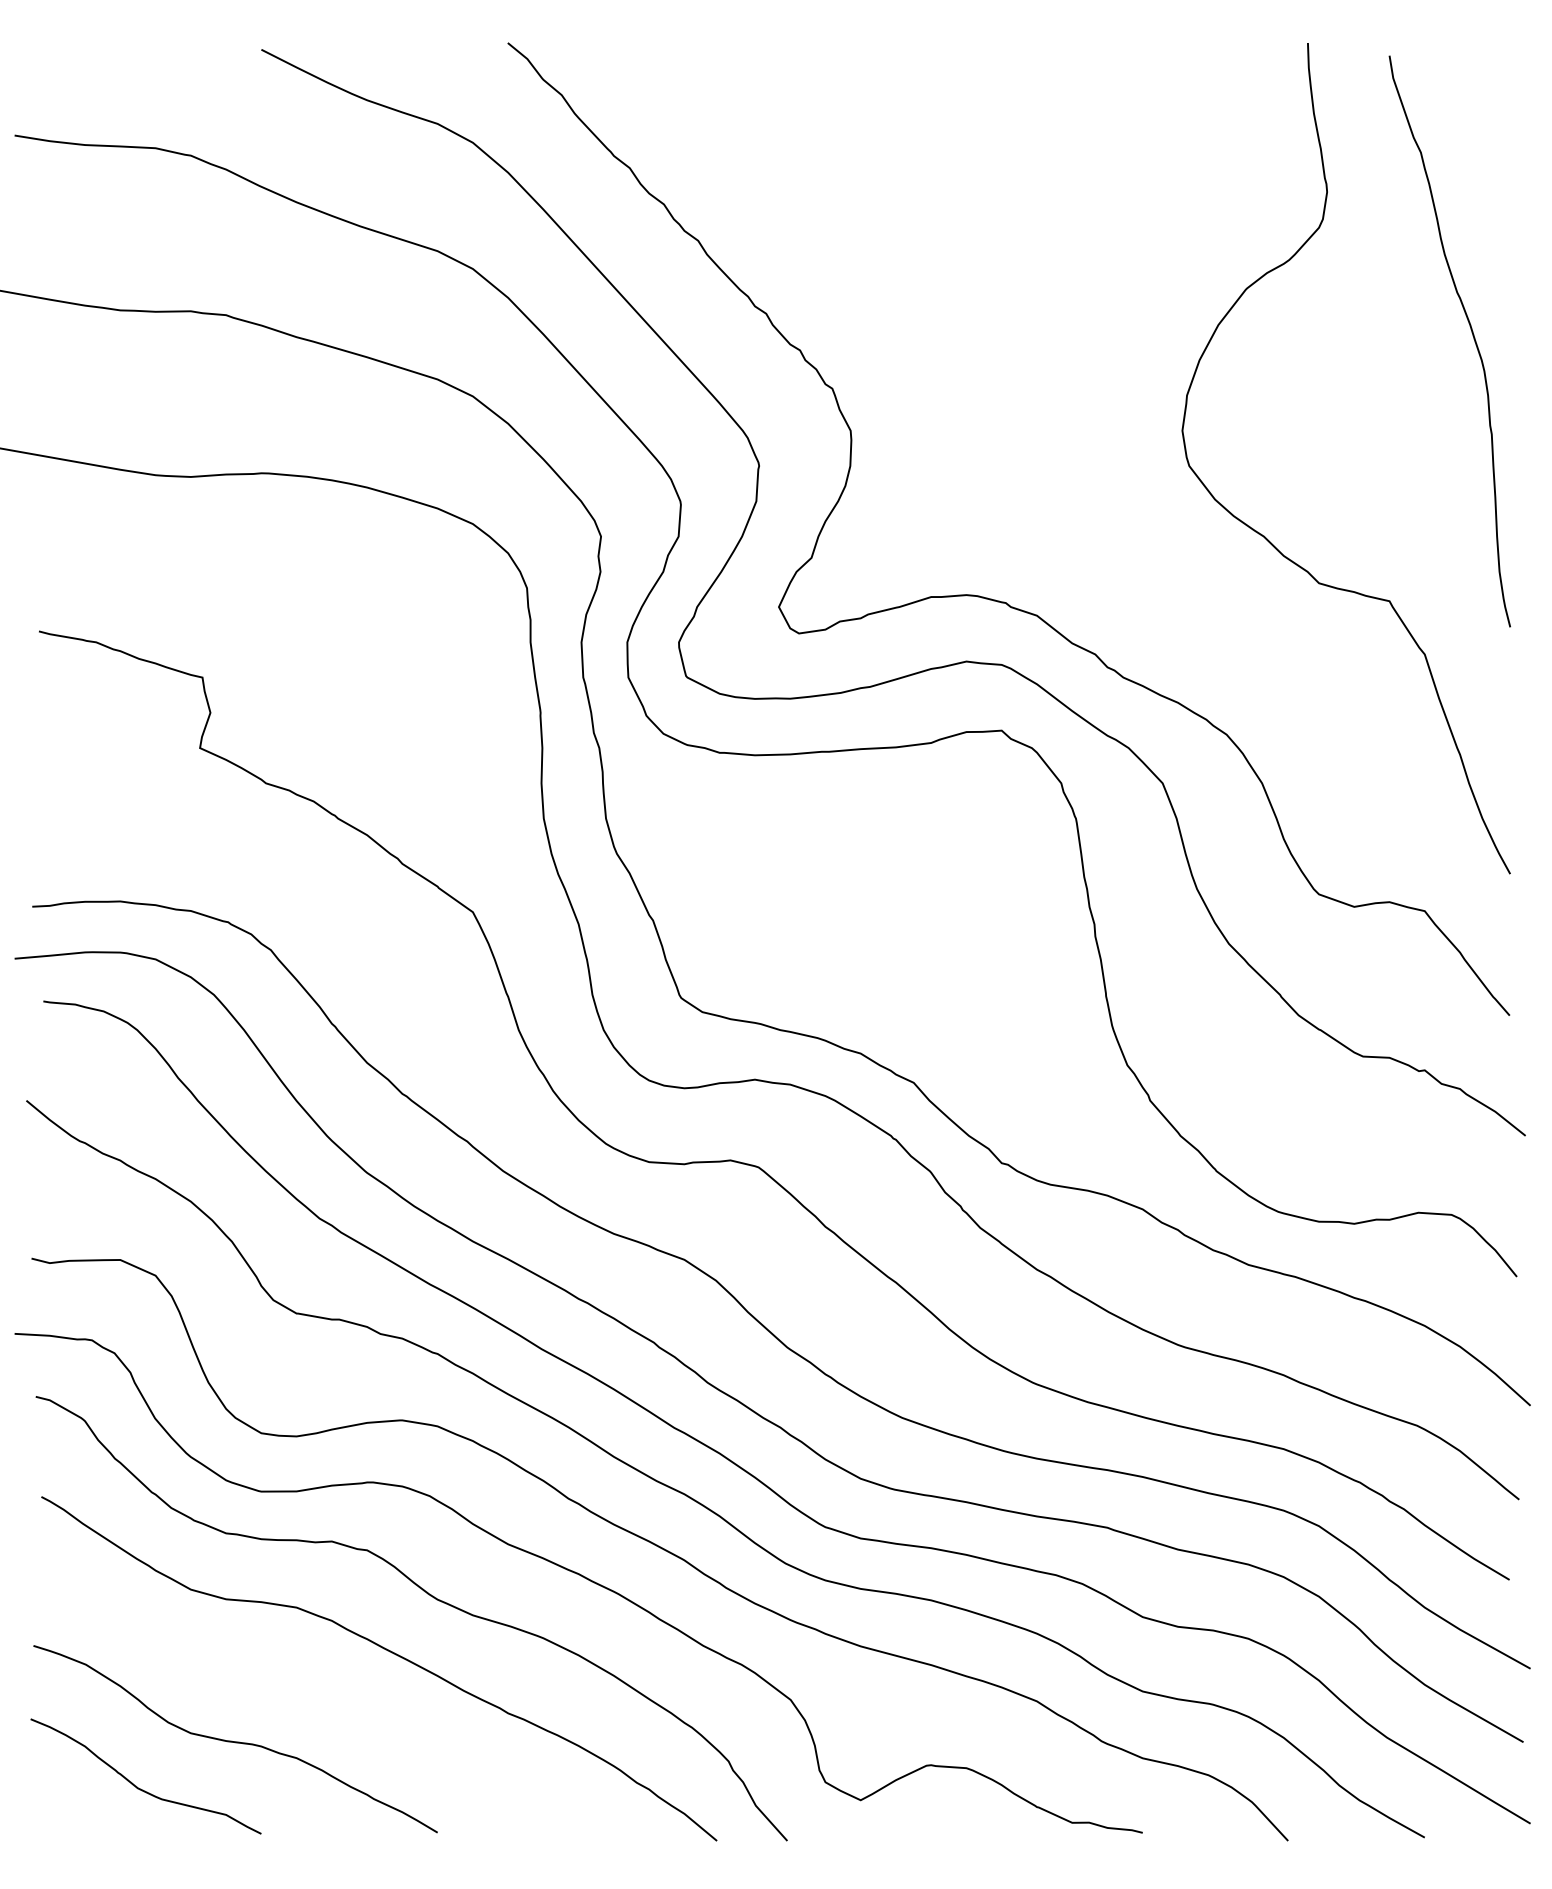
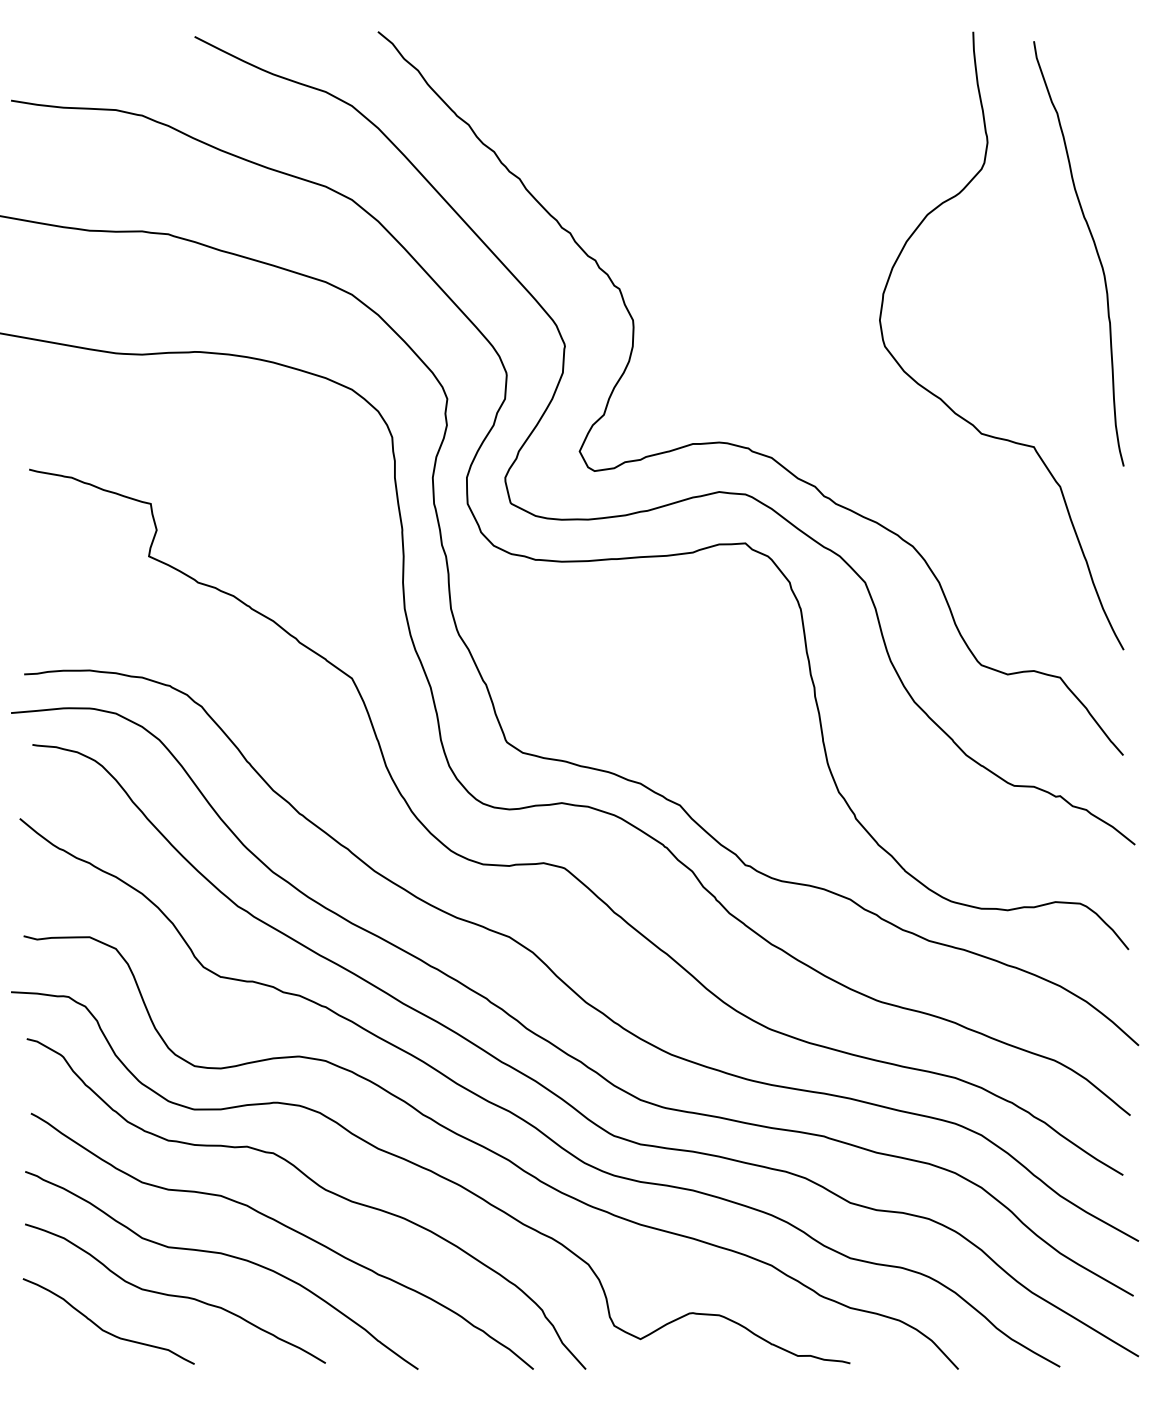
curve: (301, 1687) -> (224, 1255), added

